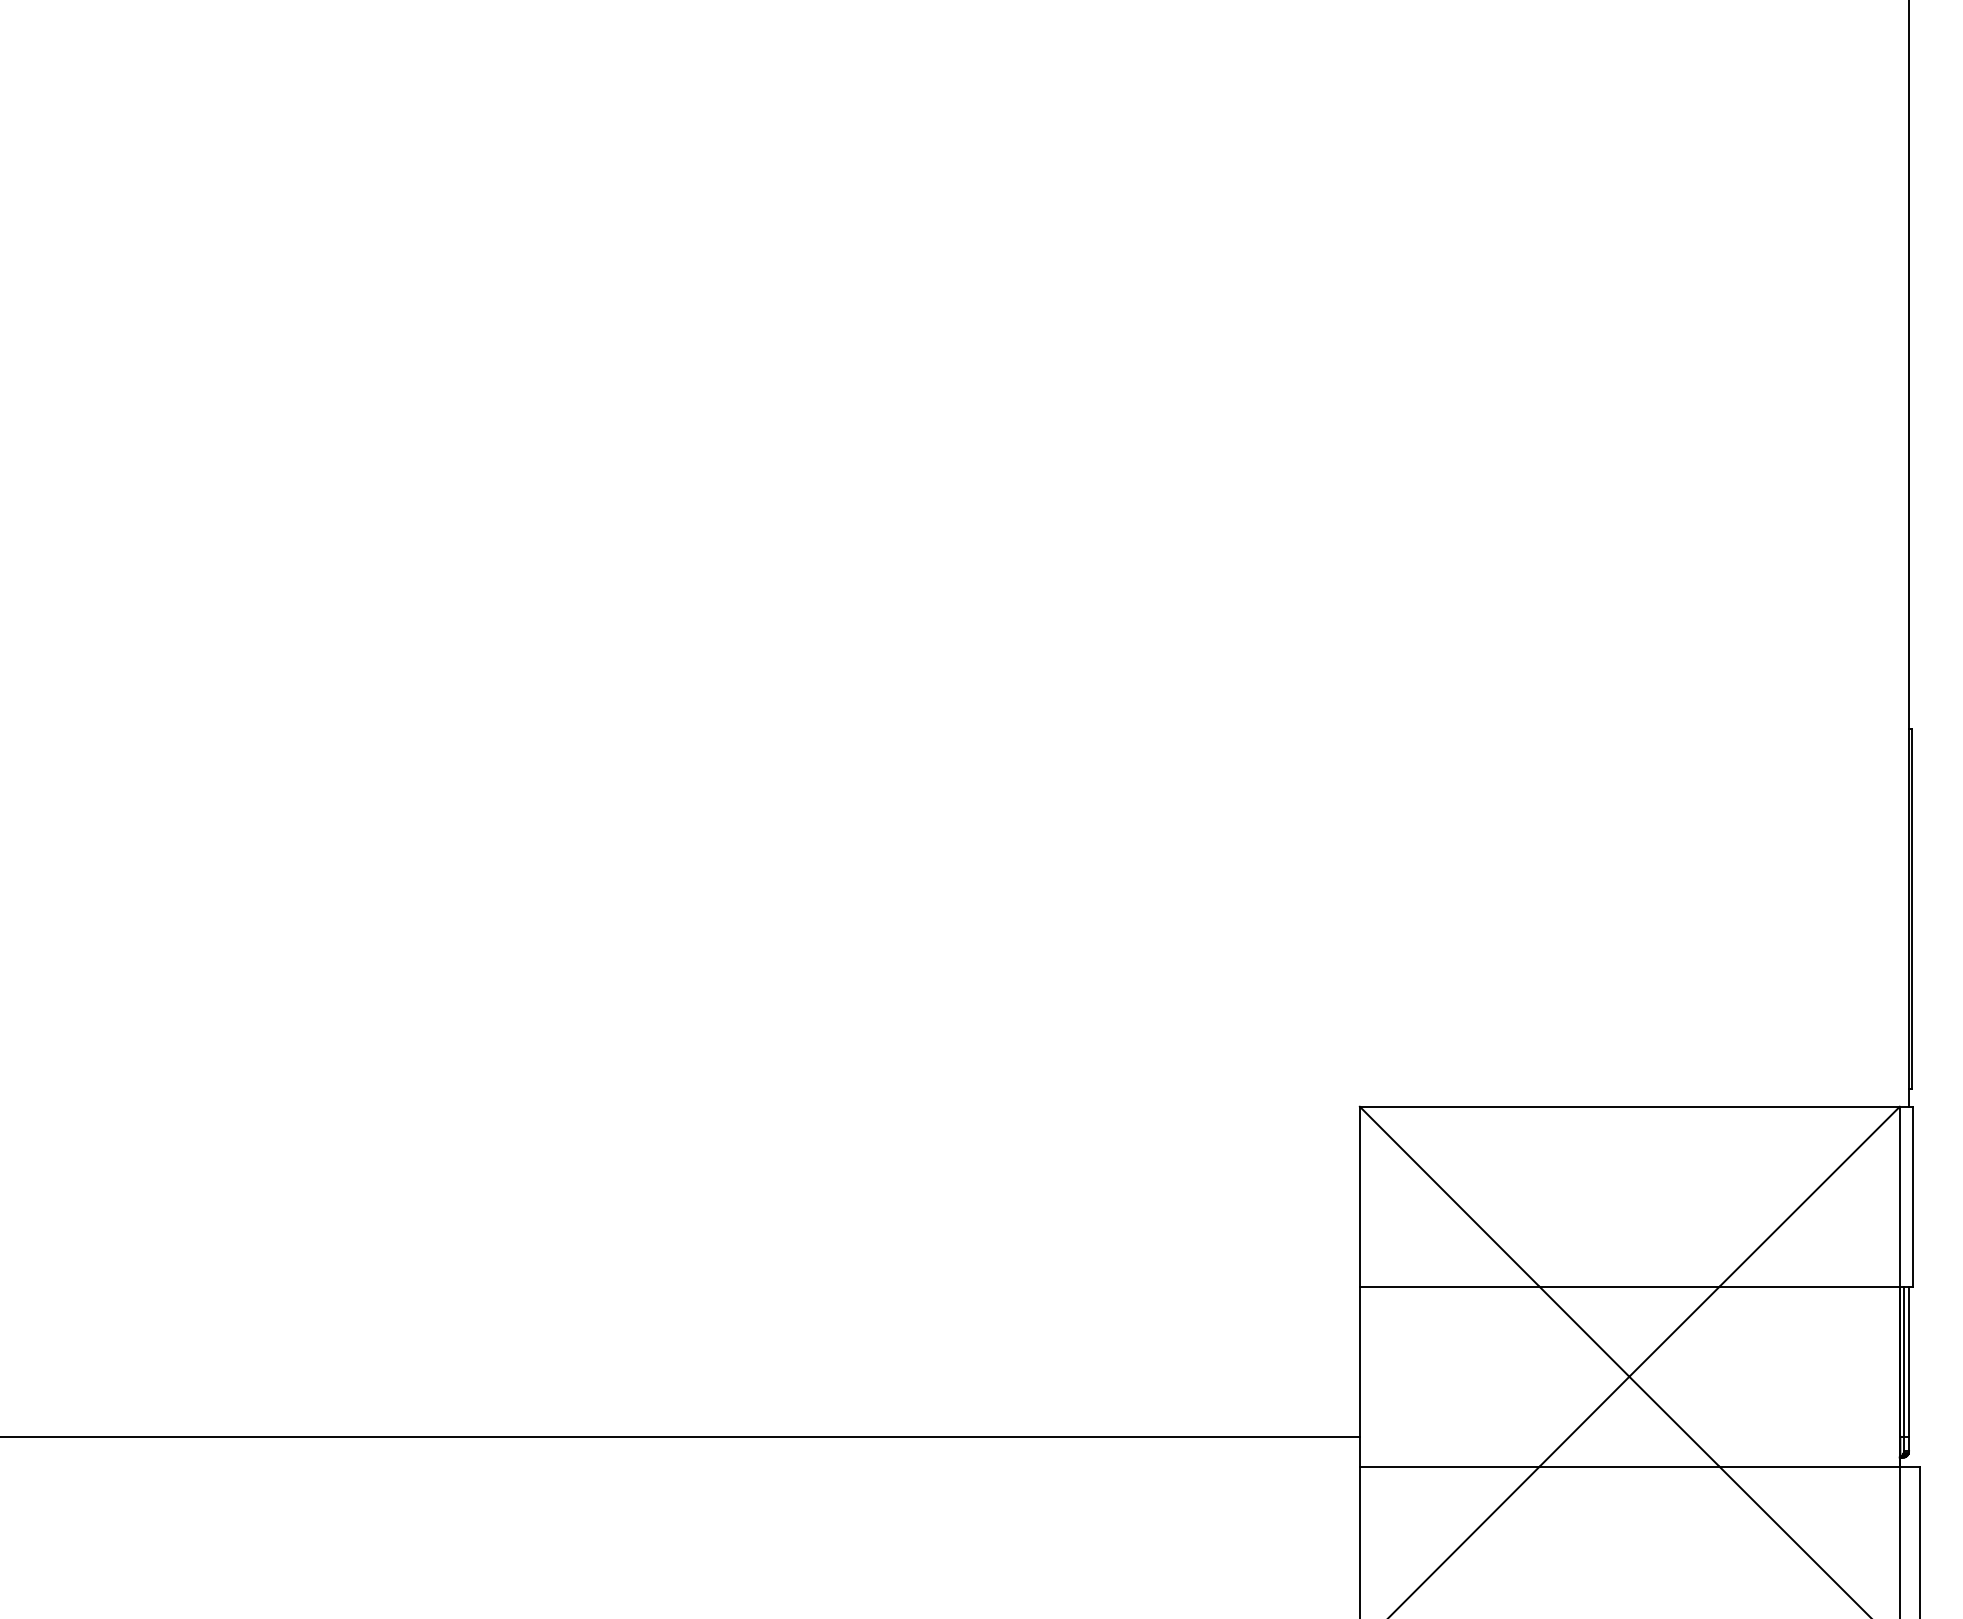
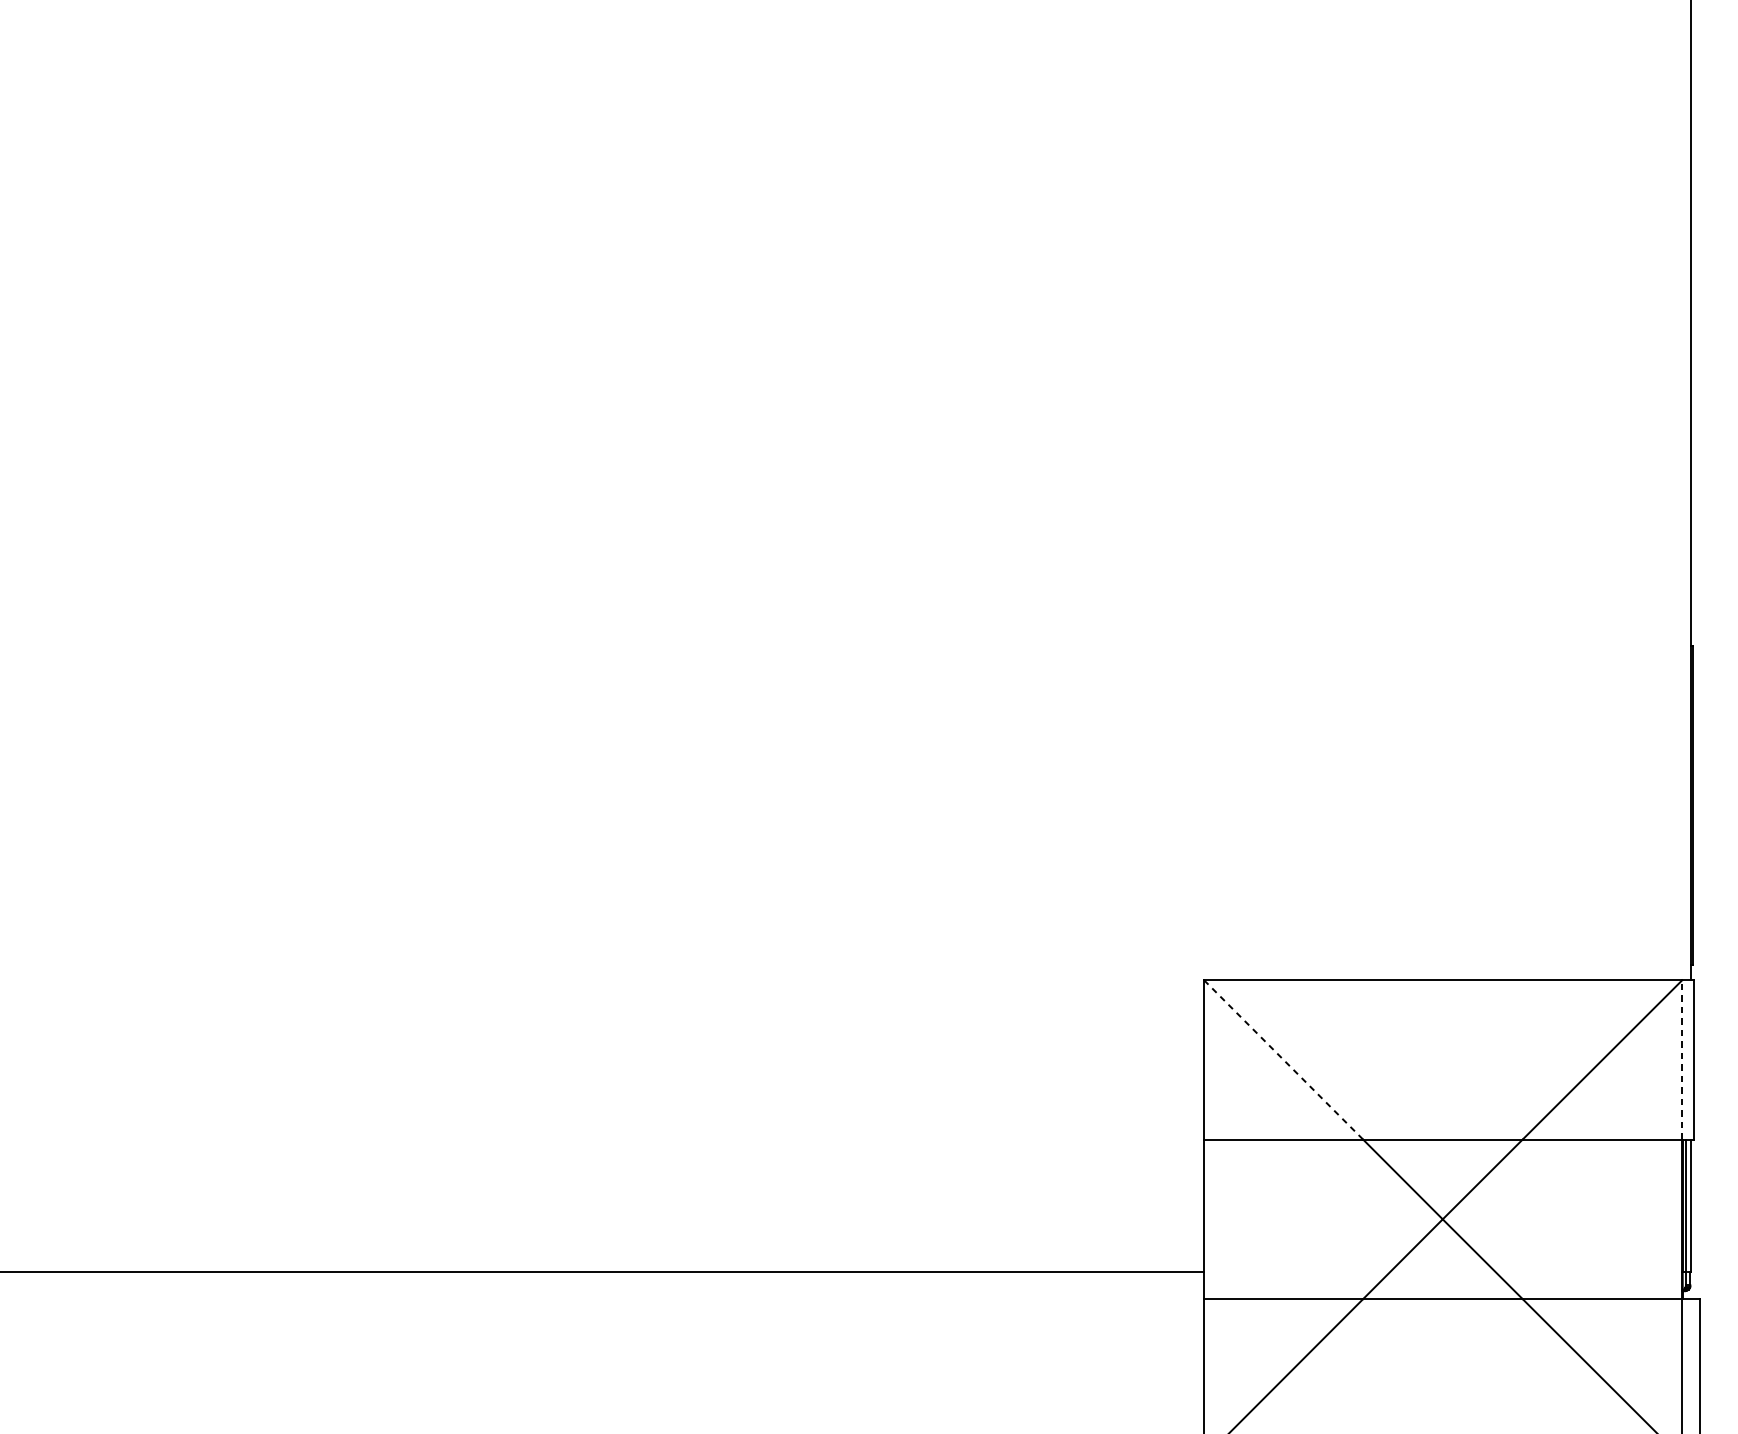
line: (1899, 1196) -> (1681, 1059), solid -> dashed
line: (1450, 1197) -> (1284, 1060), solid -> dashed

